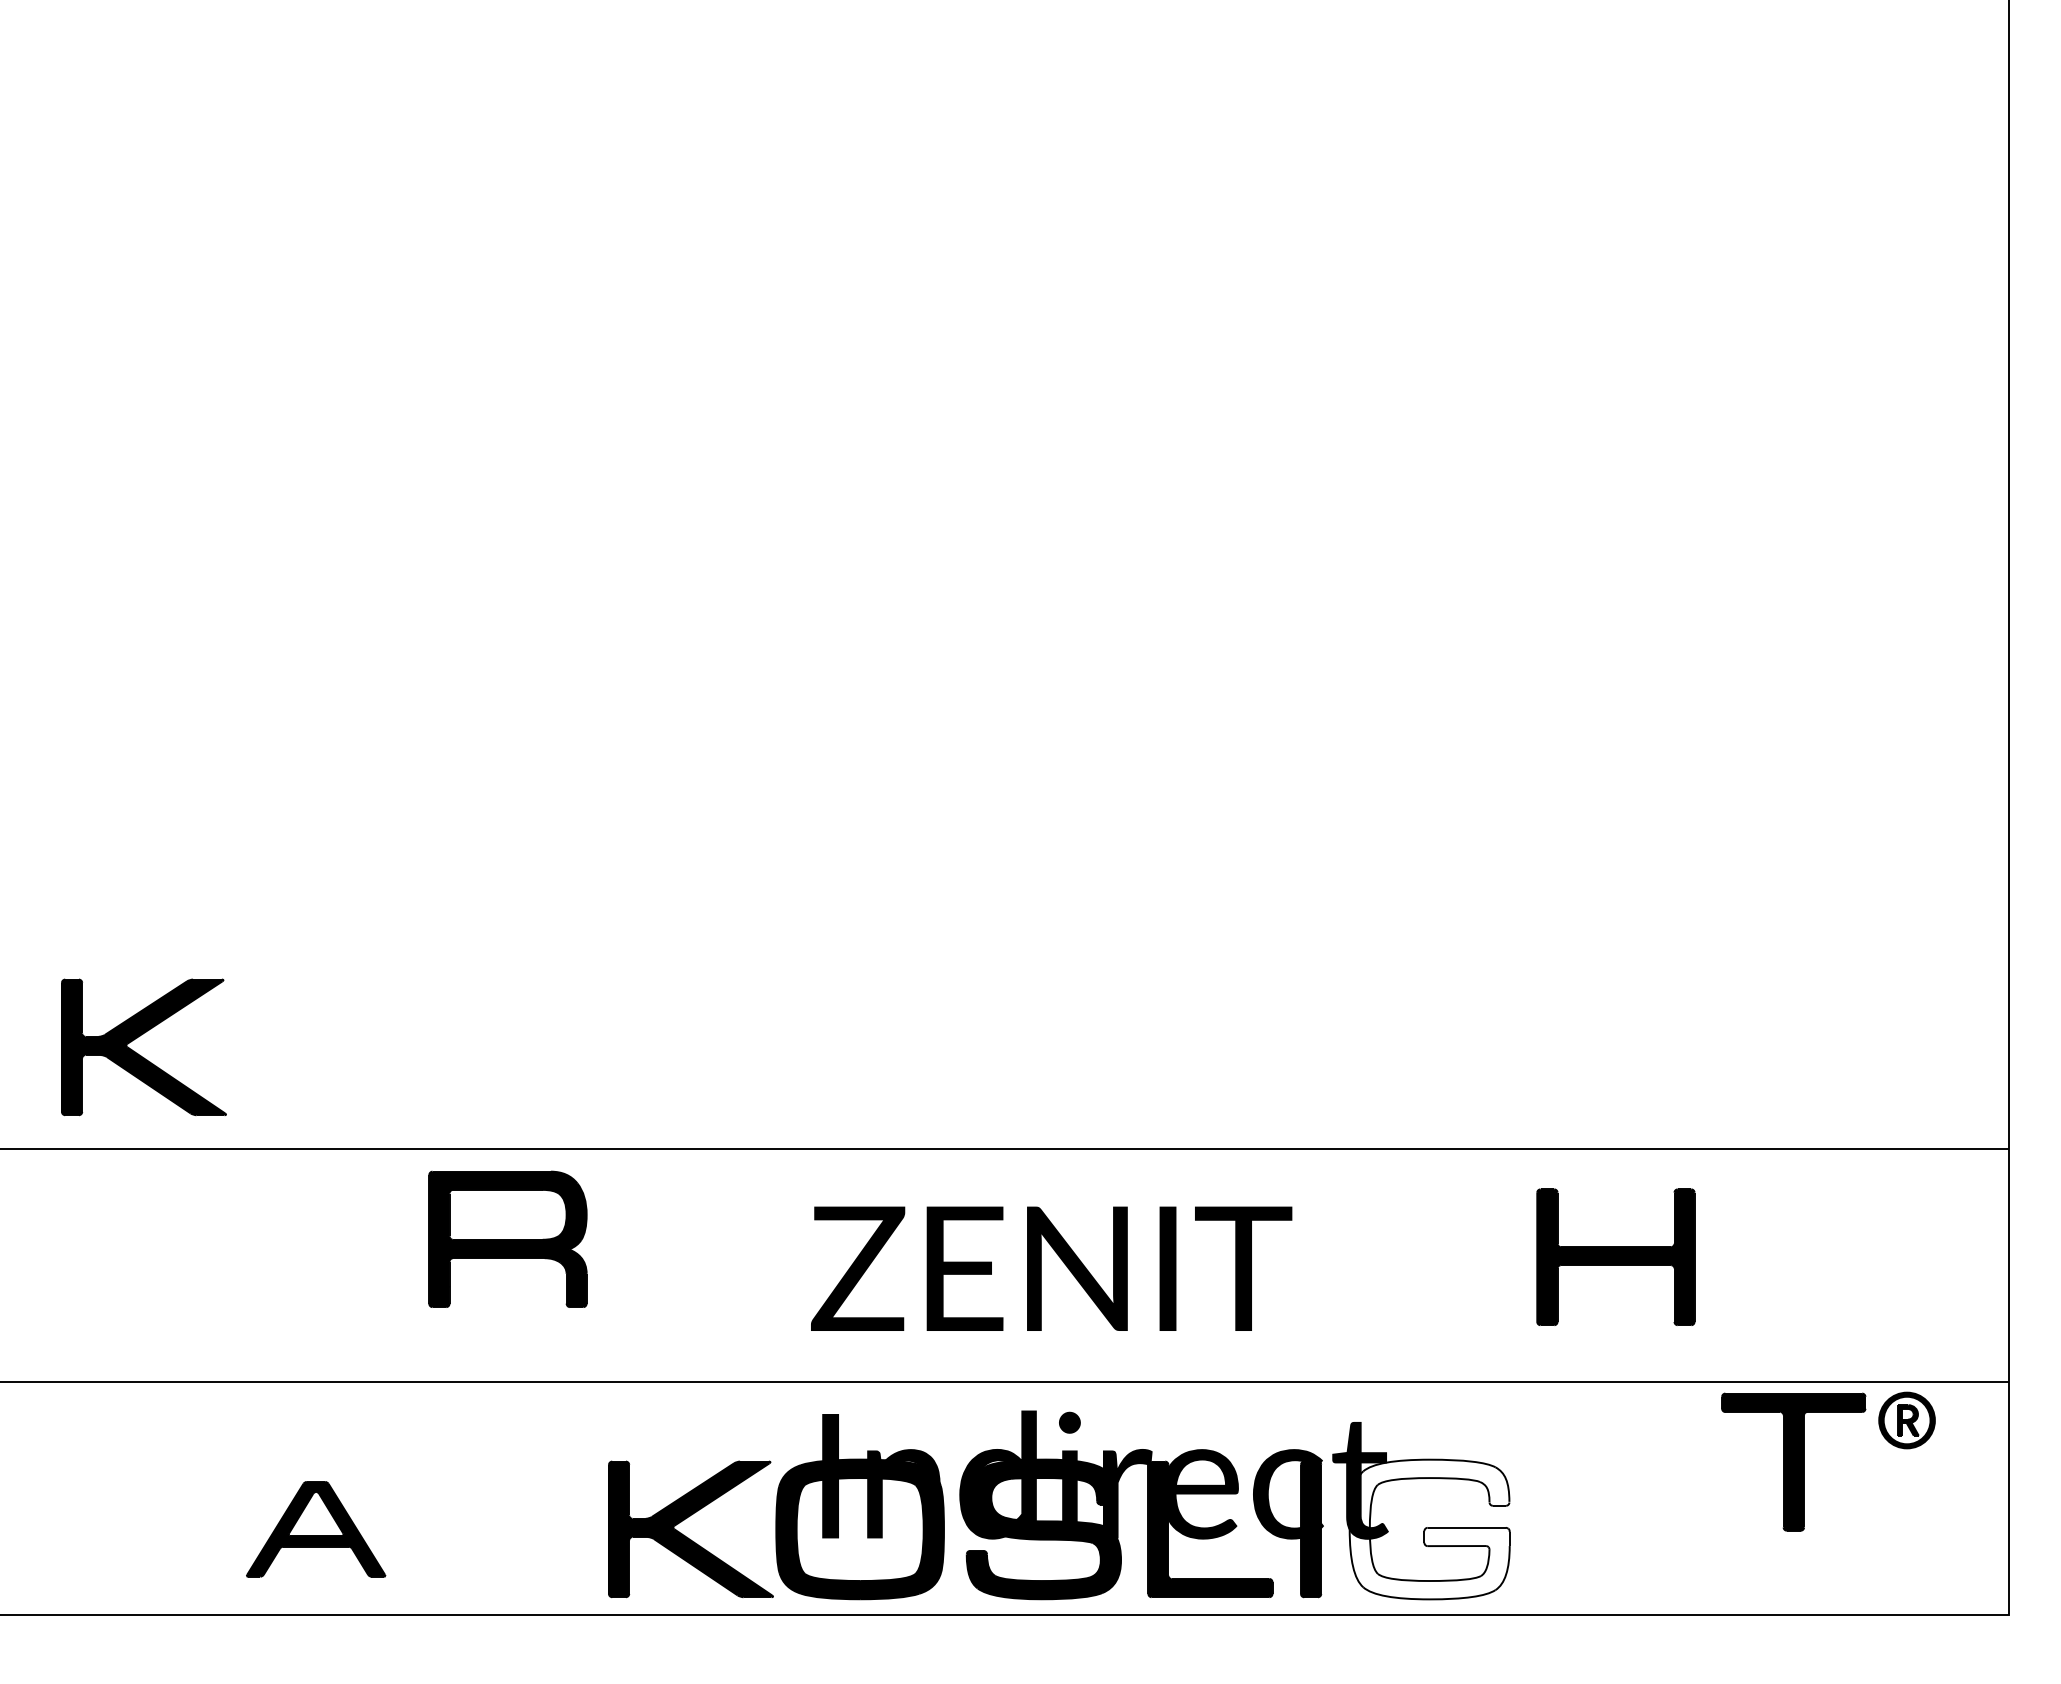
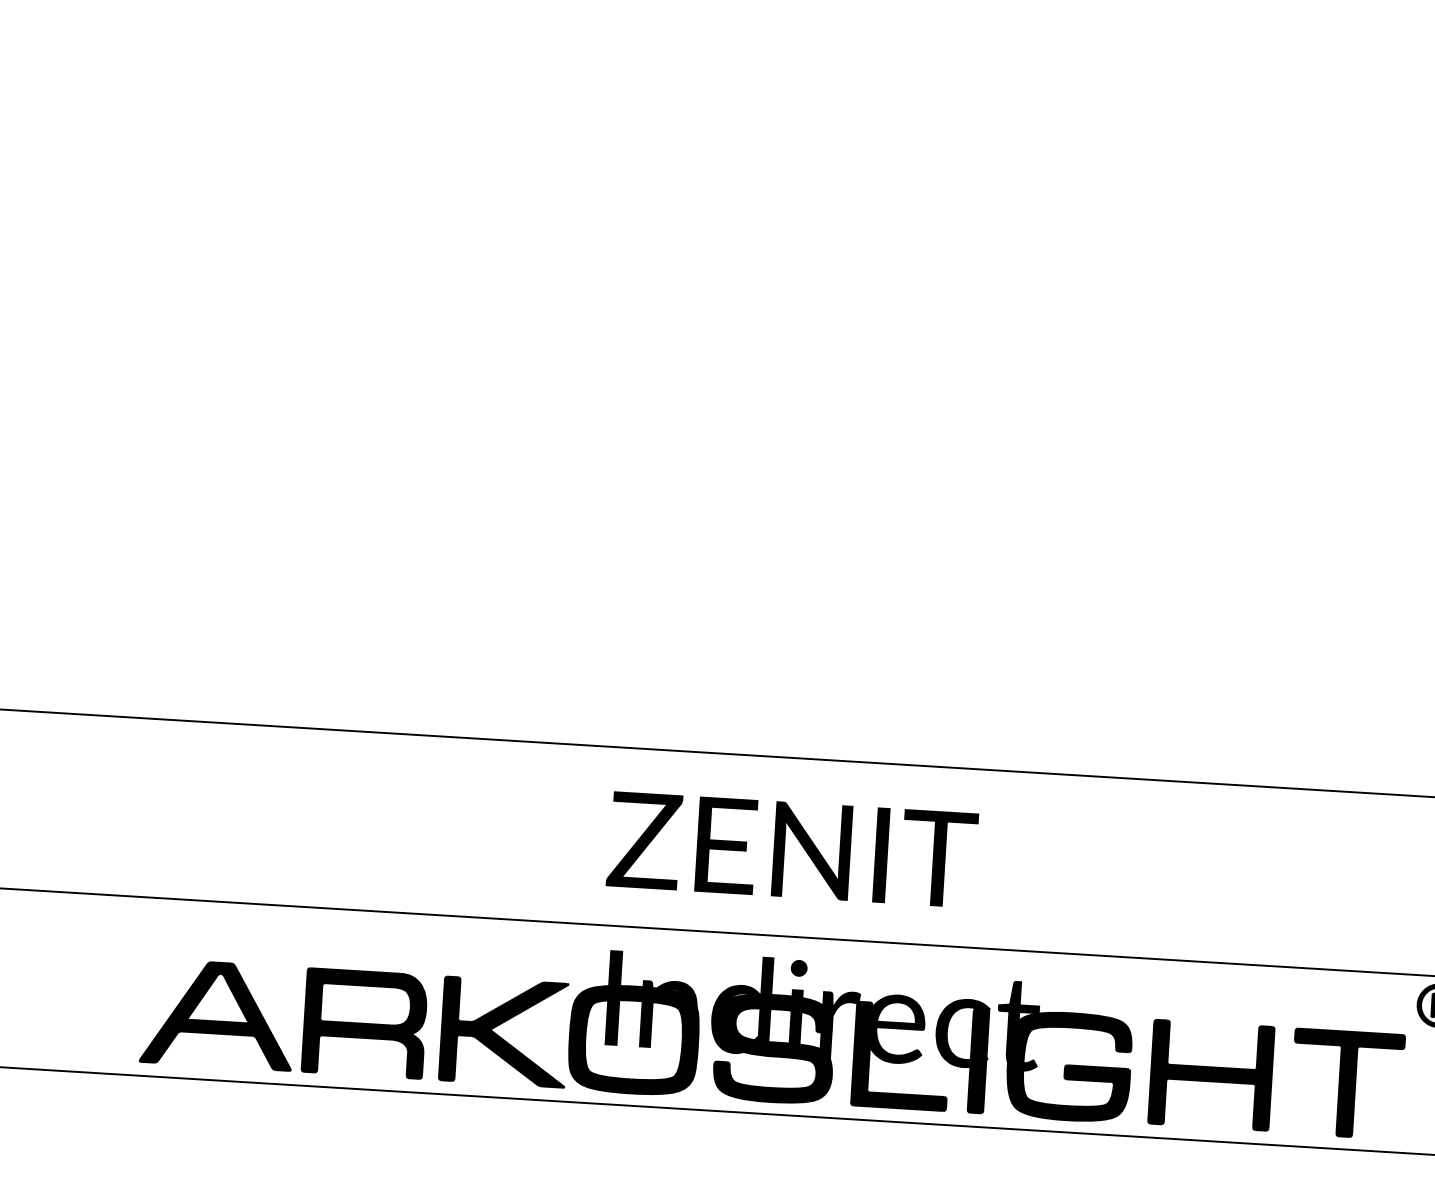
part: (138, 1053) -> (104, 642), removed
part: (507, 1238) -> (364, 1022), moved
part: (1615, 1256) -> (1211, 1074), moved
part: (1793, 1461) -> (1347, 1083), moved
part: (315, 1528) -> (217, 1013), size x1.43
fill: (1429, 1529) -> (1068, 1066), added

